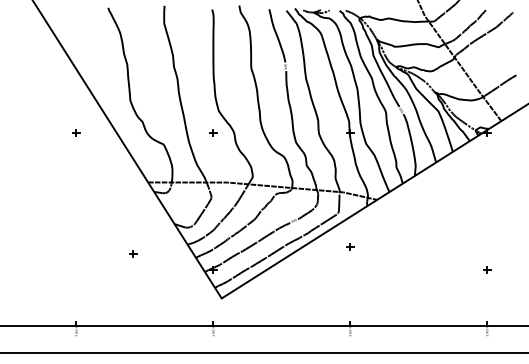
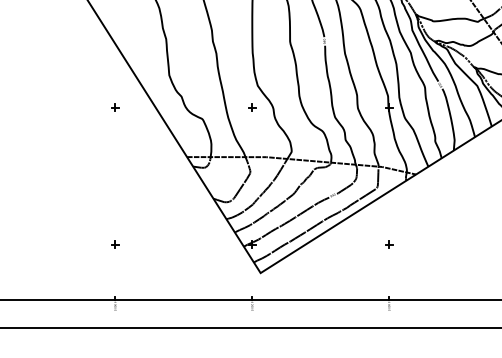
part: (350, 246) -> (389, 244), moved
part: (133, 253) -> (115, 244), moved

